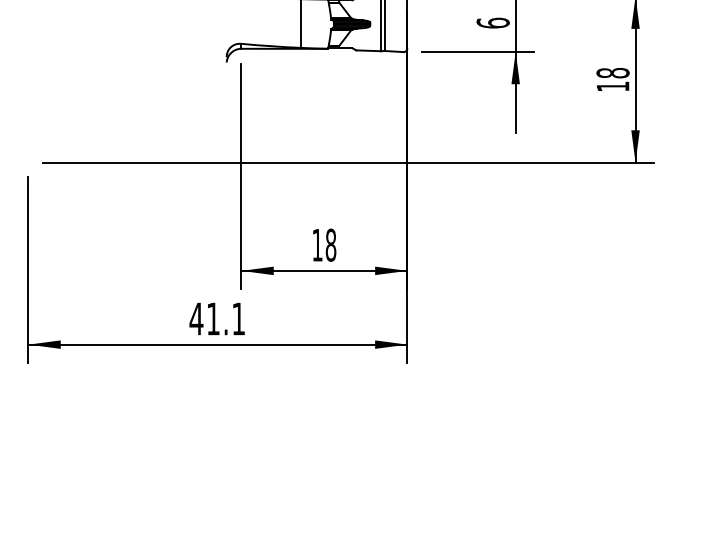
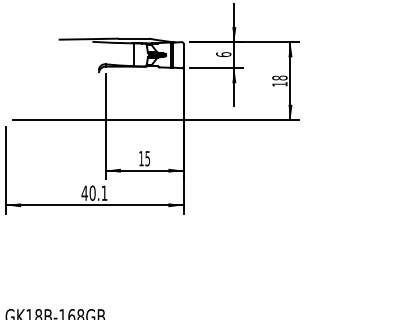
text: (330, 244) -> (147, 158), 18 -> 15
text: (213, 317) -> (92, 192), 41.1 -> 40.1

